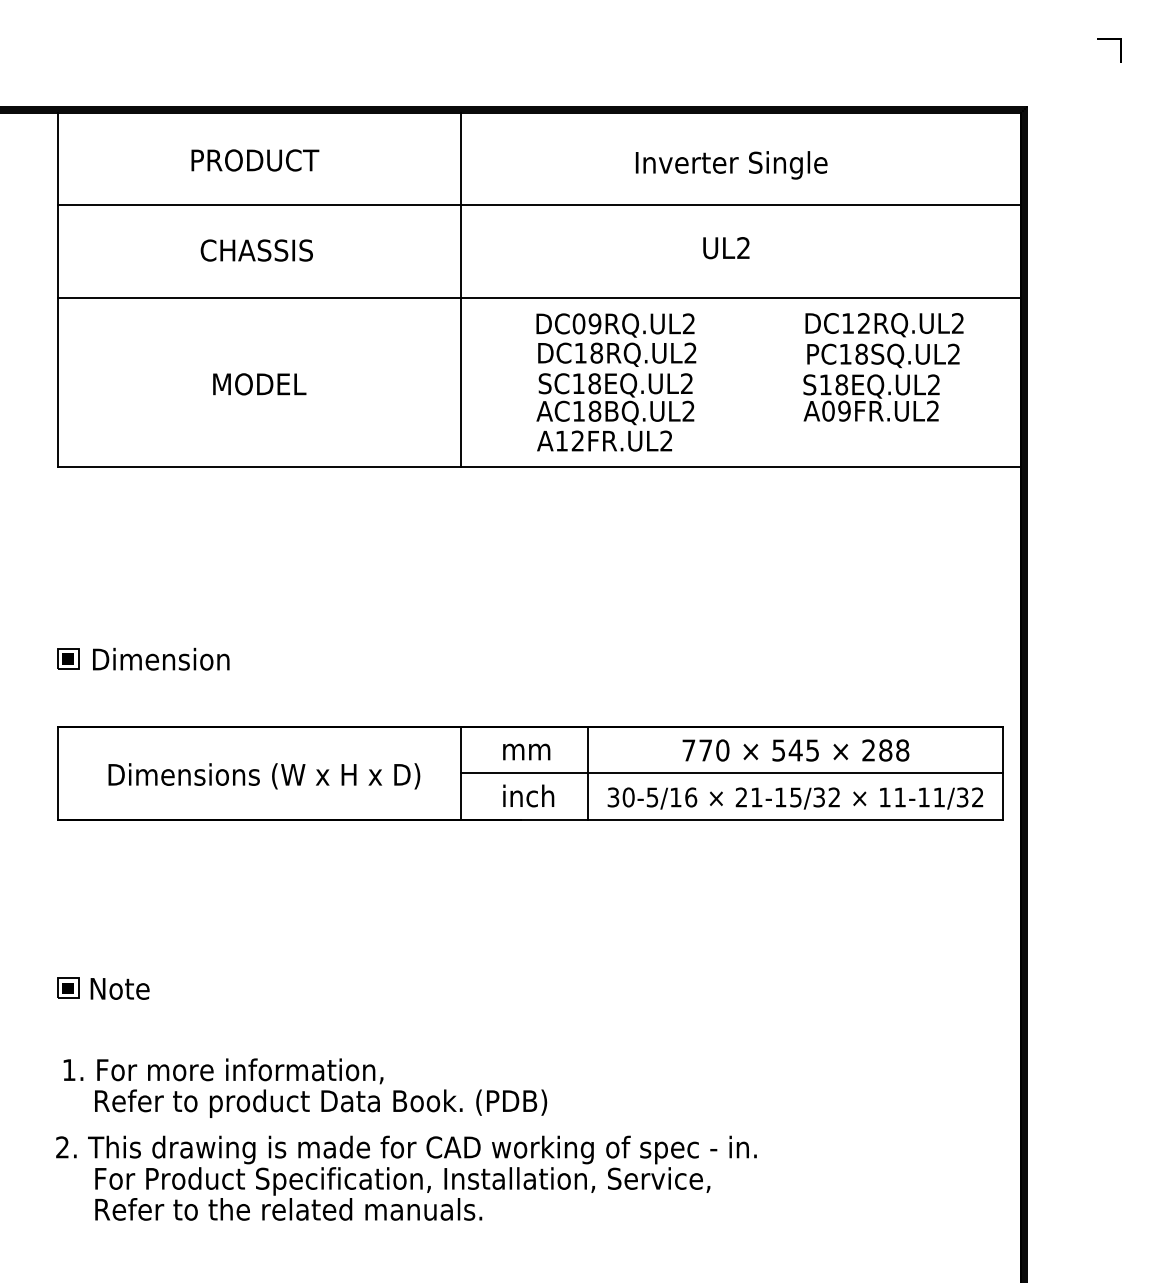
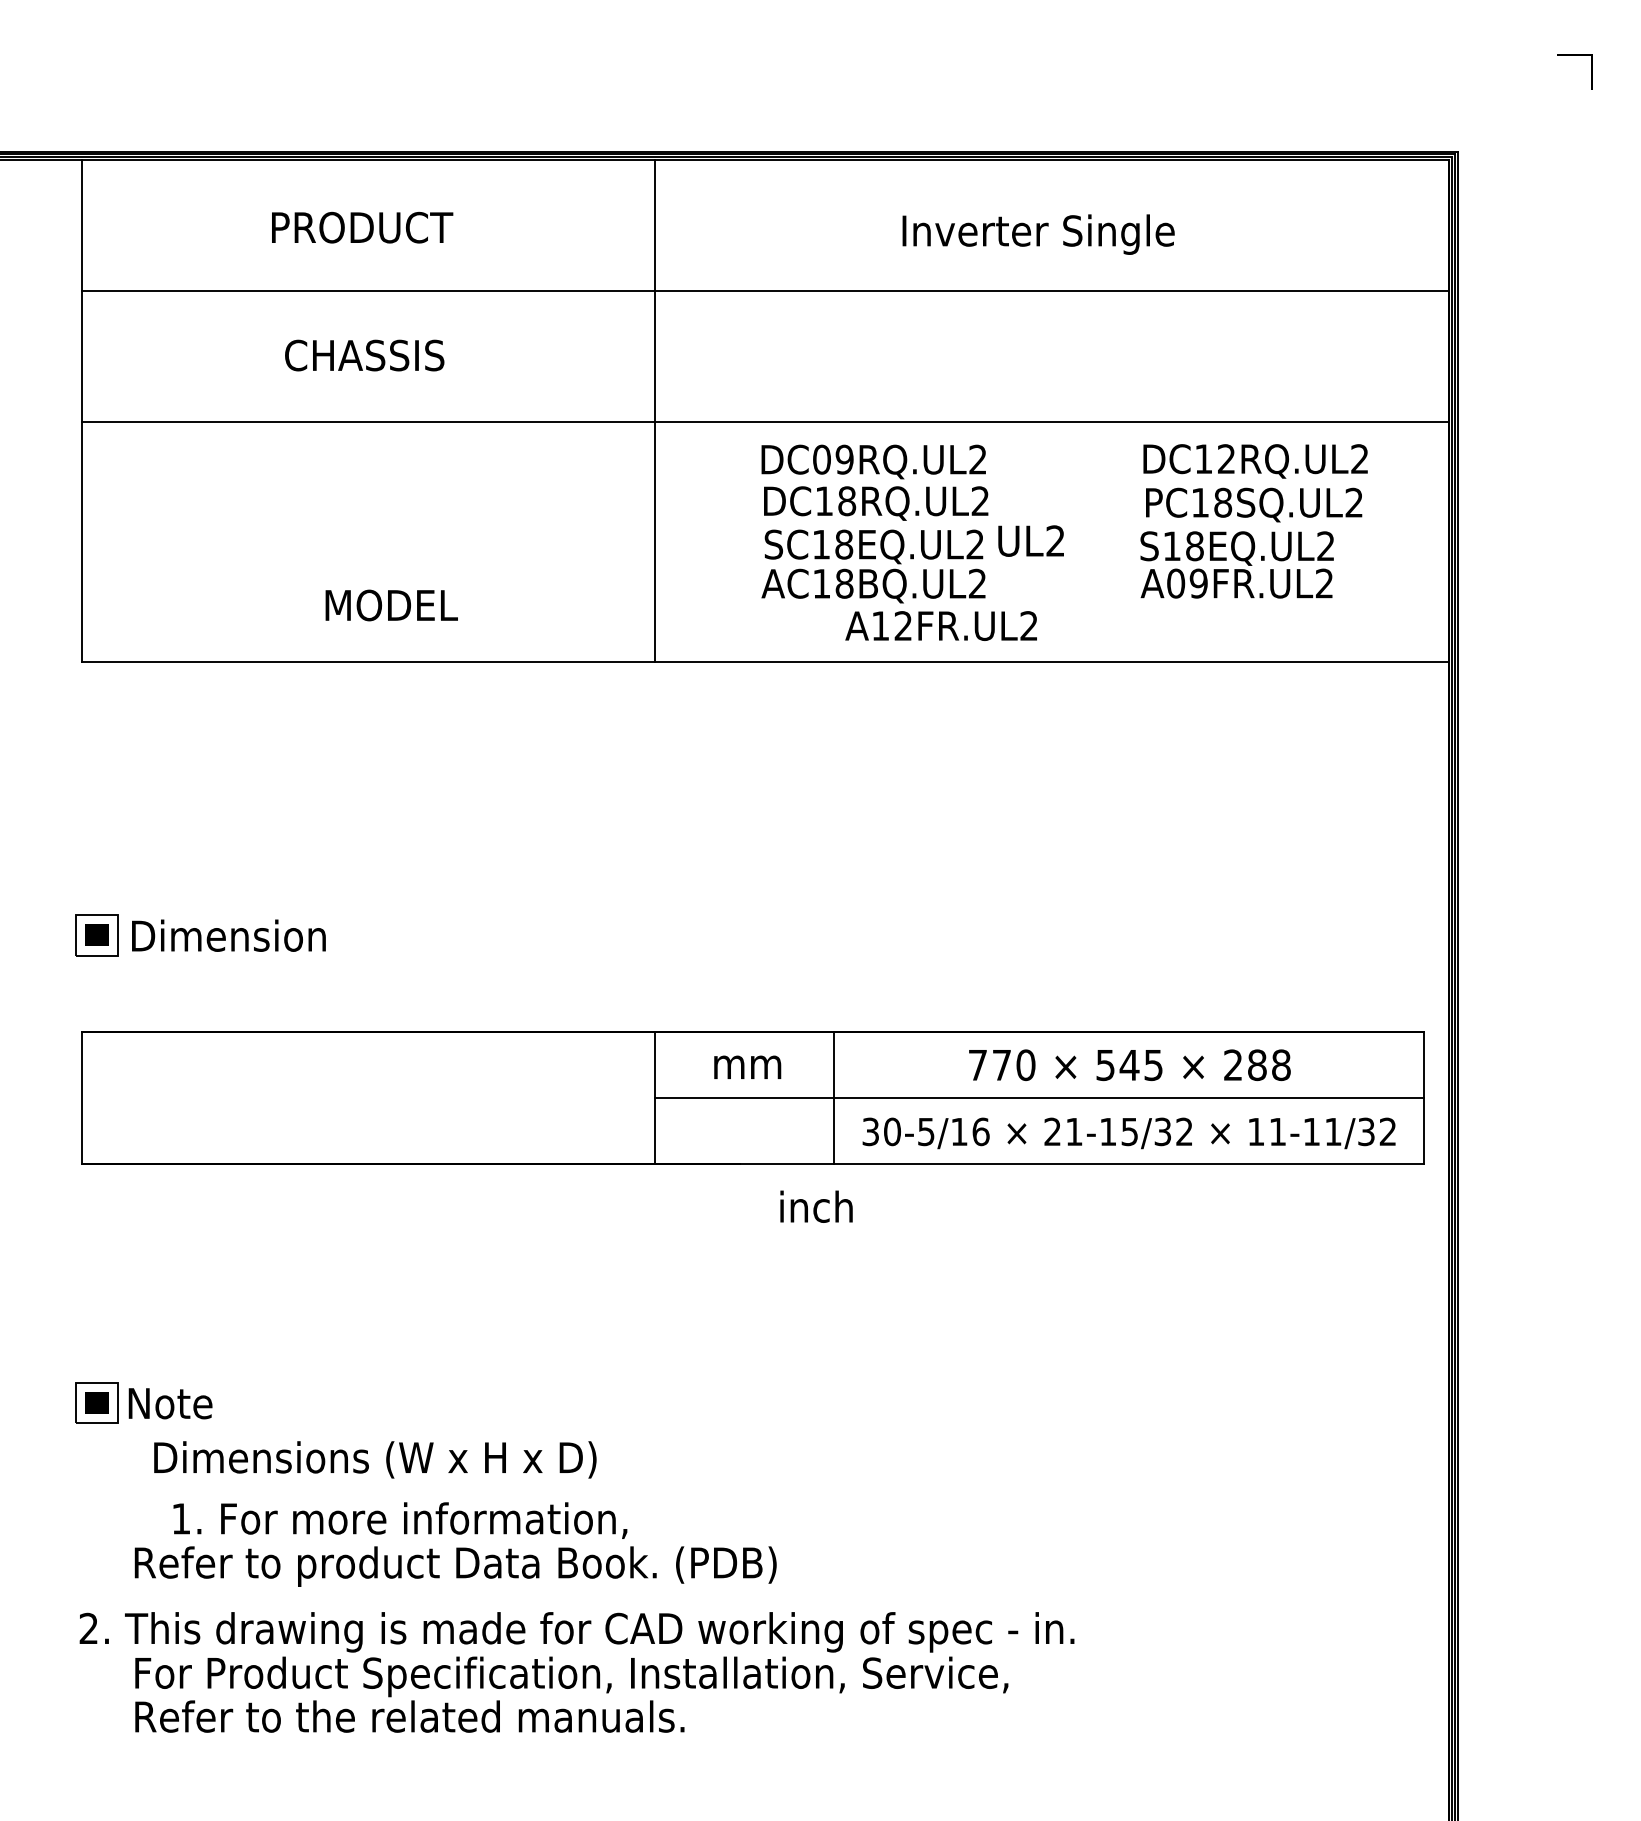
text: (725, 247) -> (1030, 540), moved
text: (259, 384) -> (391, 605), moved
text: (604, 440) -> (940, 625), moved
part: (67, 659) -> (96, 935), size x1.4
text: (264, 776) -> (375, 1459), moved
text: (528, 795) -> (816, 1206), moved
part: (67, 988) -> (96, 1402), size x1.4
text: (223, 1071) -> (400, 1520), moved

